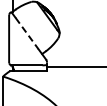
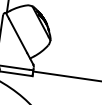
line: (27, 33) -> (18, 36), dashed -> solid

